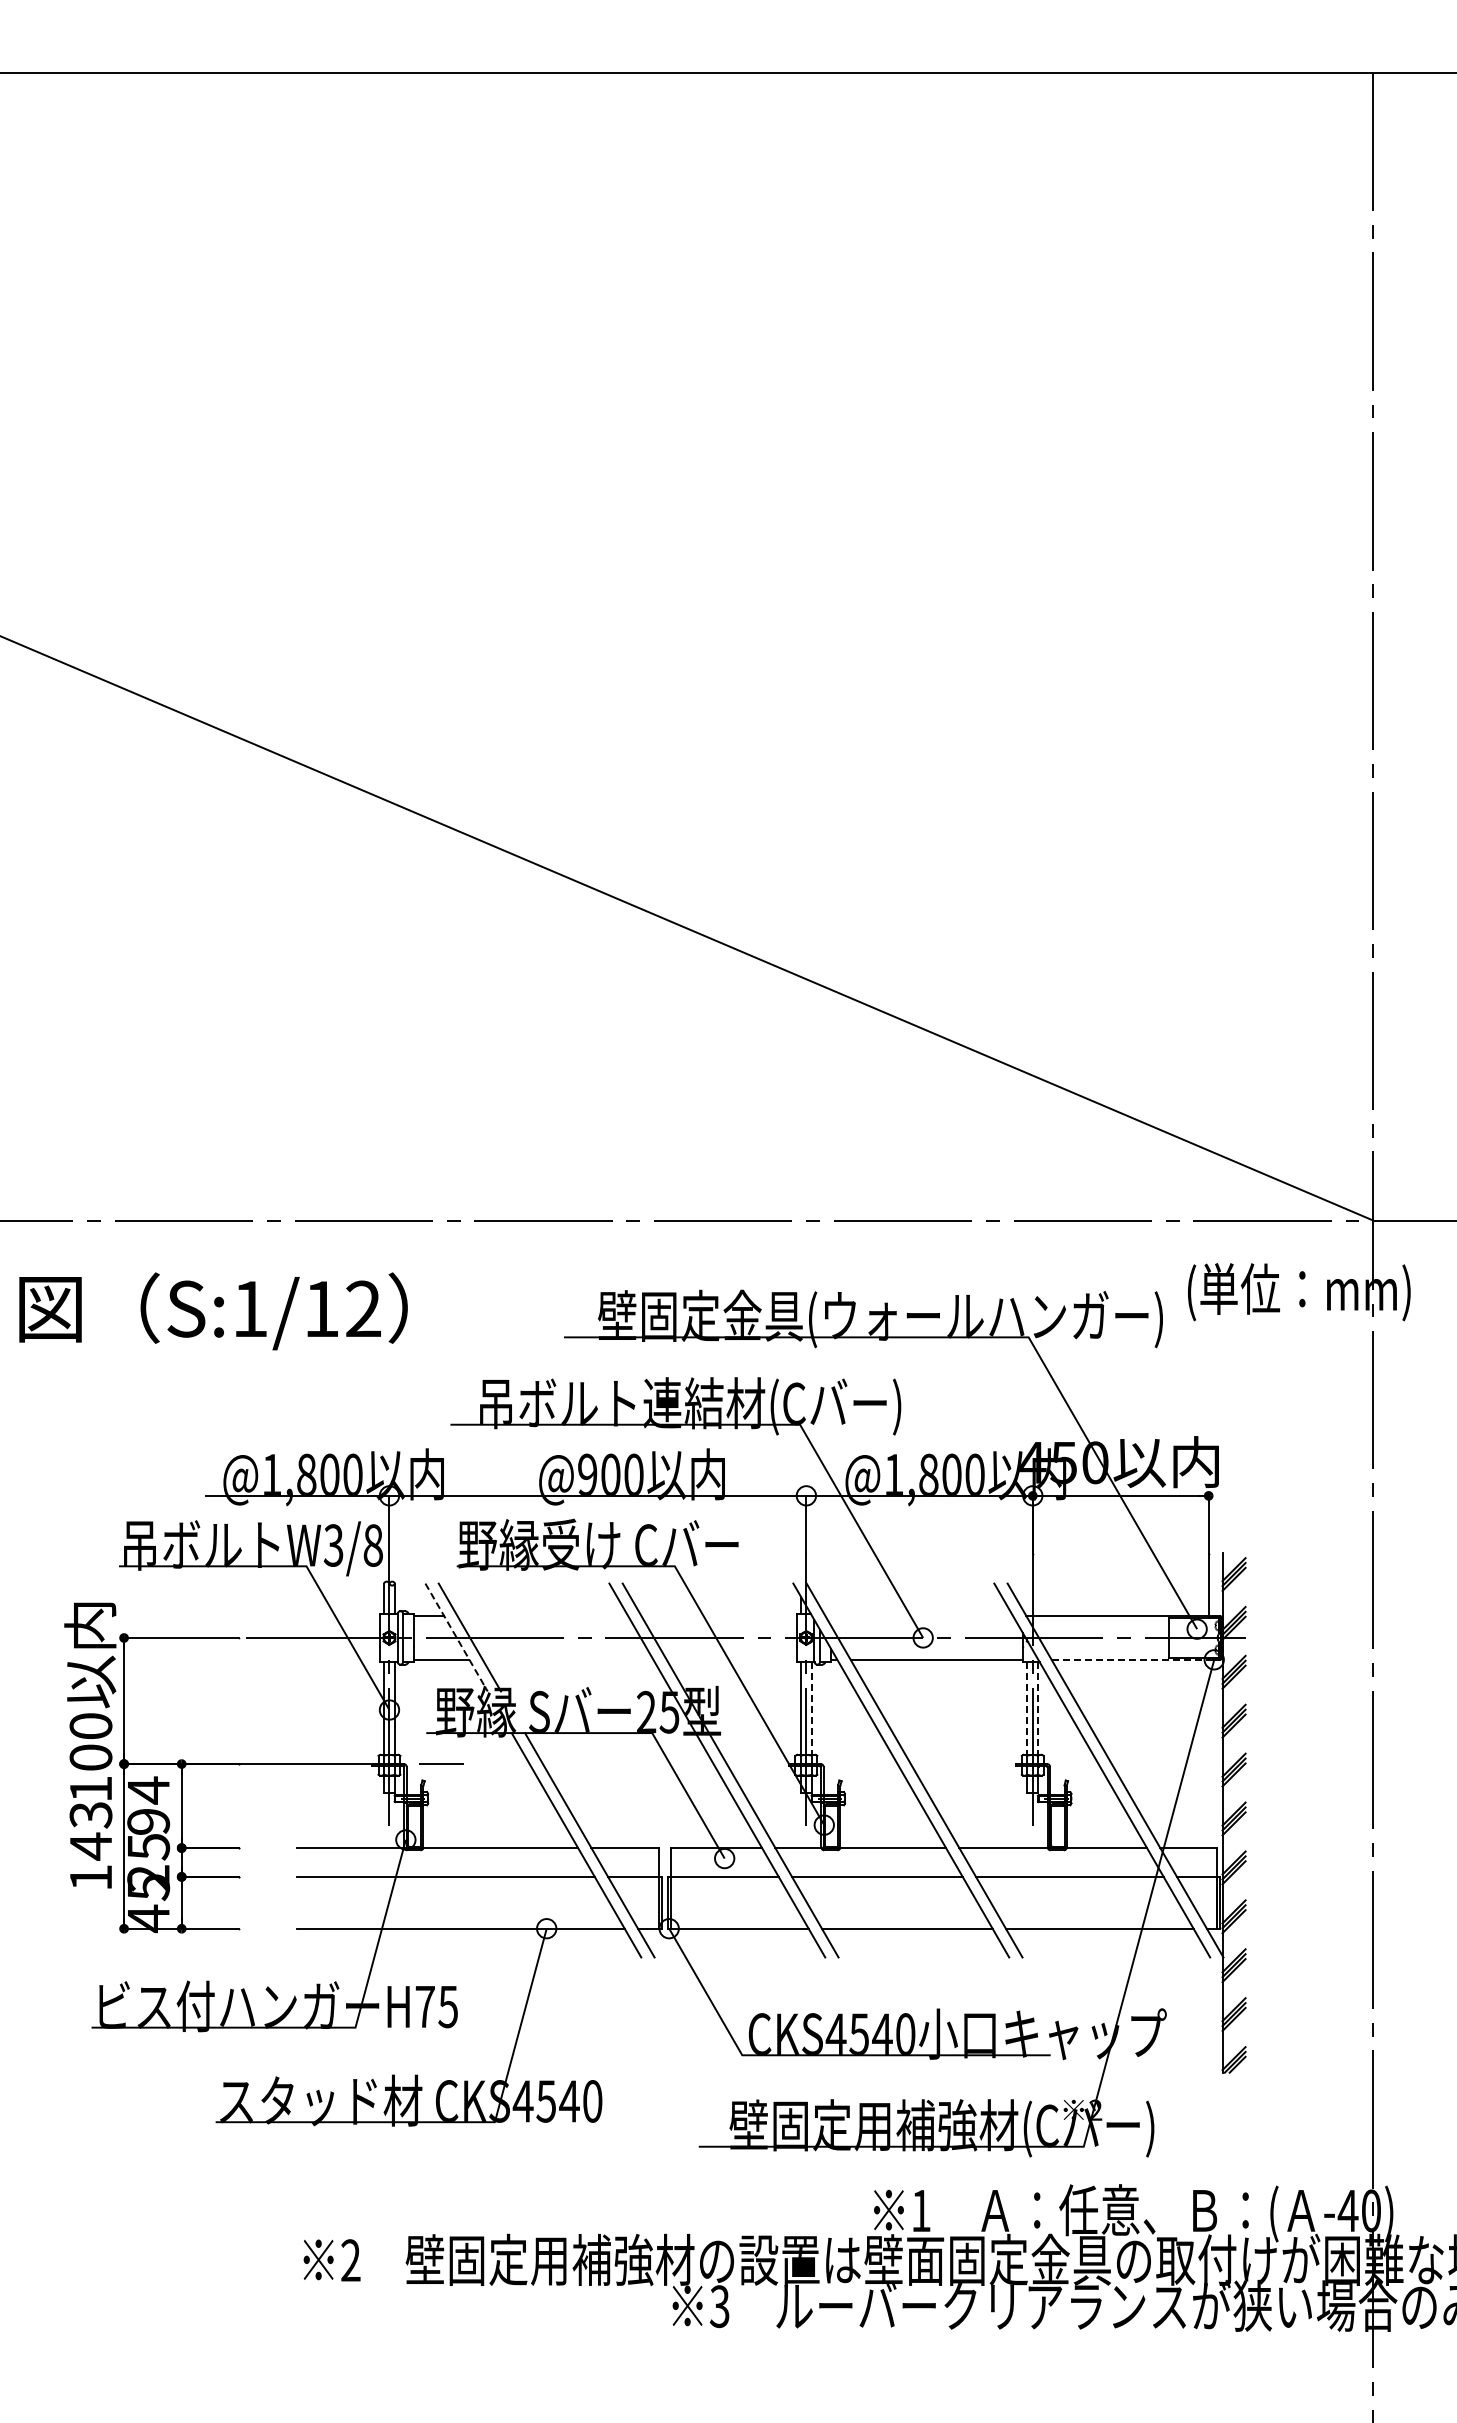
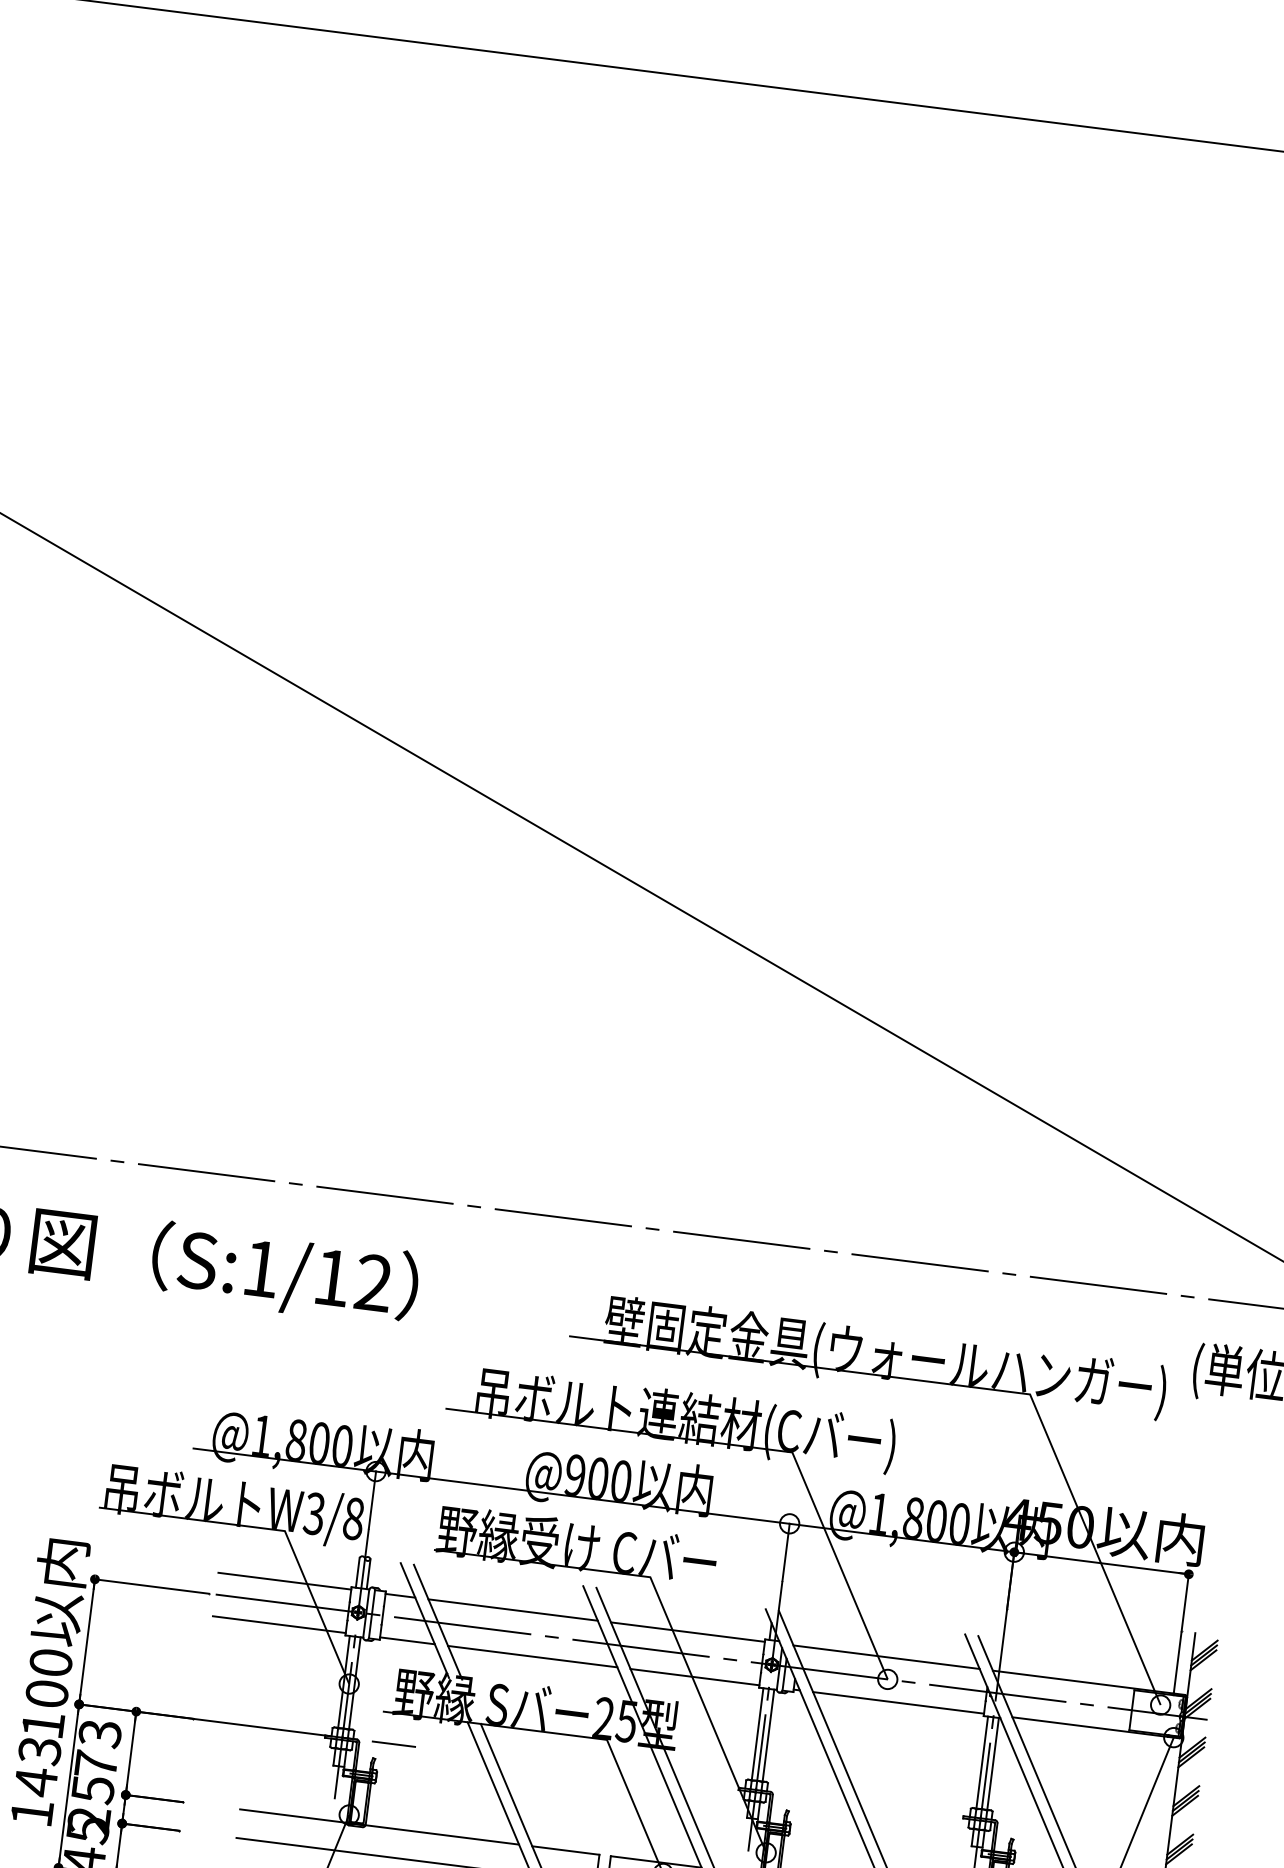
line: (312, 1616) -> (284, 1581), added
line: (542, 1616) -> (512, 1610), added
line: (718, 1616) -> (687, 1632), added
line: (919, 1616) -> (886, 1657), added
line: (456, 1637) -> (424, 1620), dashed -> solid
line: (312, 1659) -> (279, 1624), added
line: (567, 1659) -> (532, 1656), added
line: (731, 1659) -> (694, 1676), added
line: (1130, 1659) -> (1090, 1726), dashed -> solid
line: (811, 1709) -> (767, 1736), dashed -> solid
line: (1027, 1709) -> (982, 1763), dashed -> solid
line: (1038, 1709) -> (993, 1764), dashed -> solid
text: (148, 1805) -> (98, 1748), 94 -> 73

